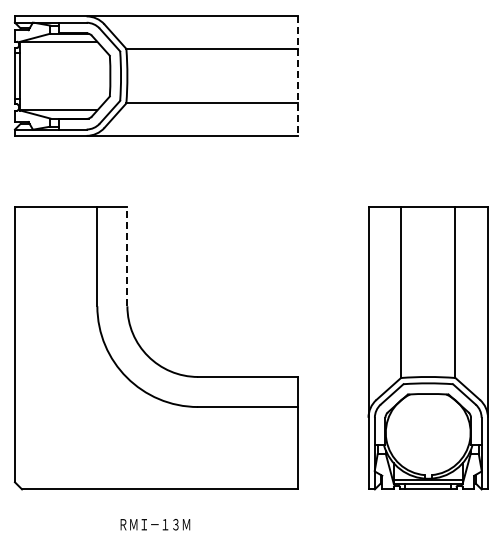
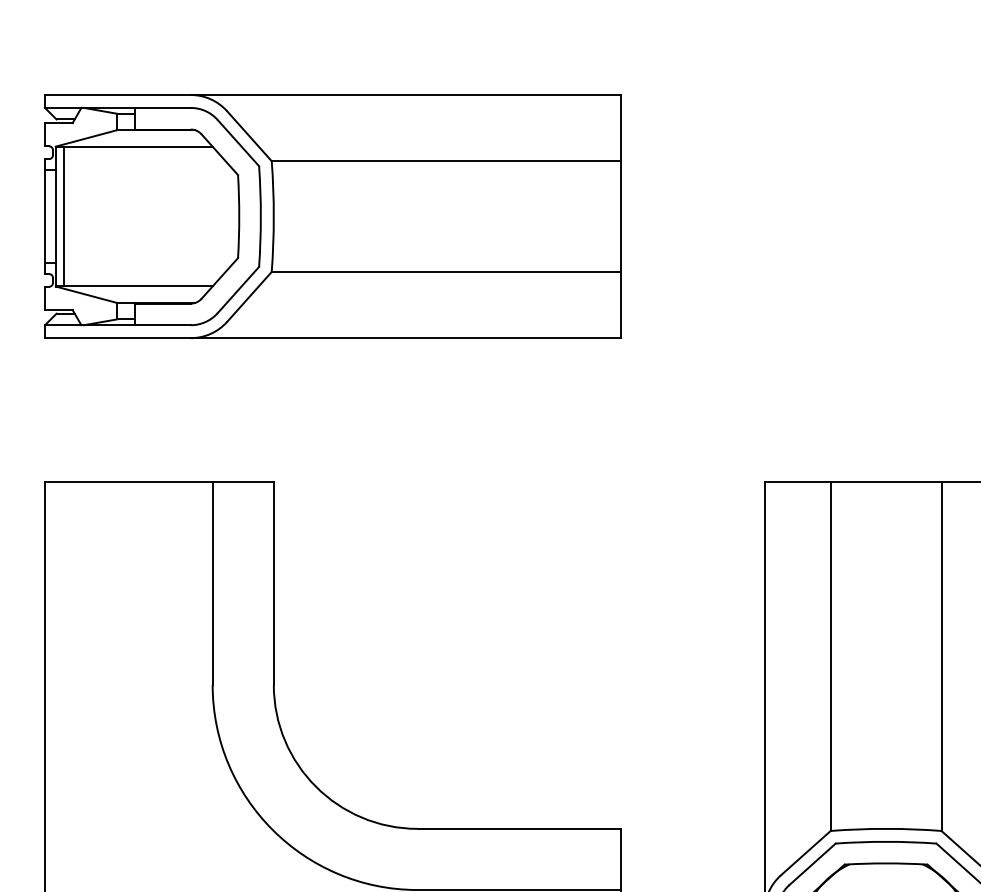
line: (24, 75) -> (64, 215), added
line: (297, 76) -> (619, 217), dashed -> solid
line: (127, 256) -> (273, 583), dashed -> solid

